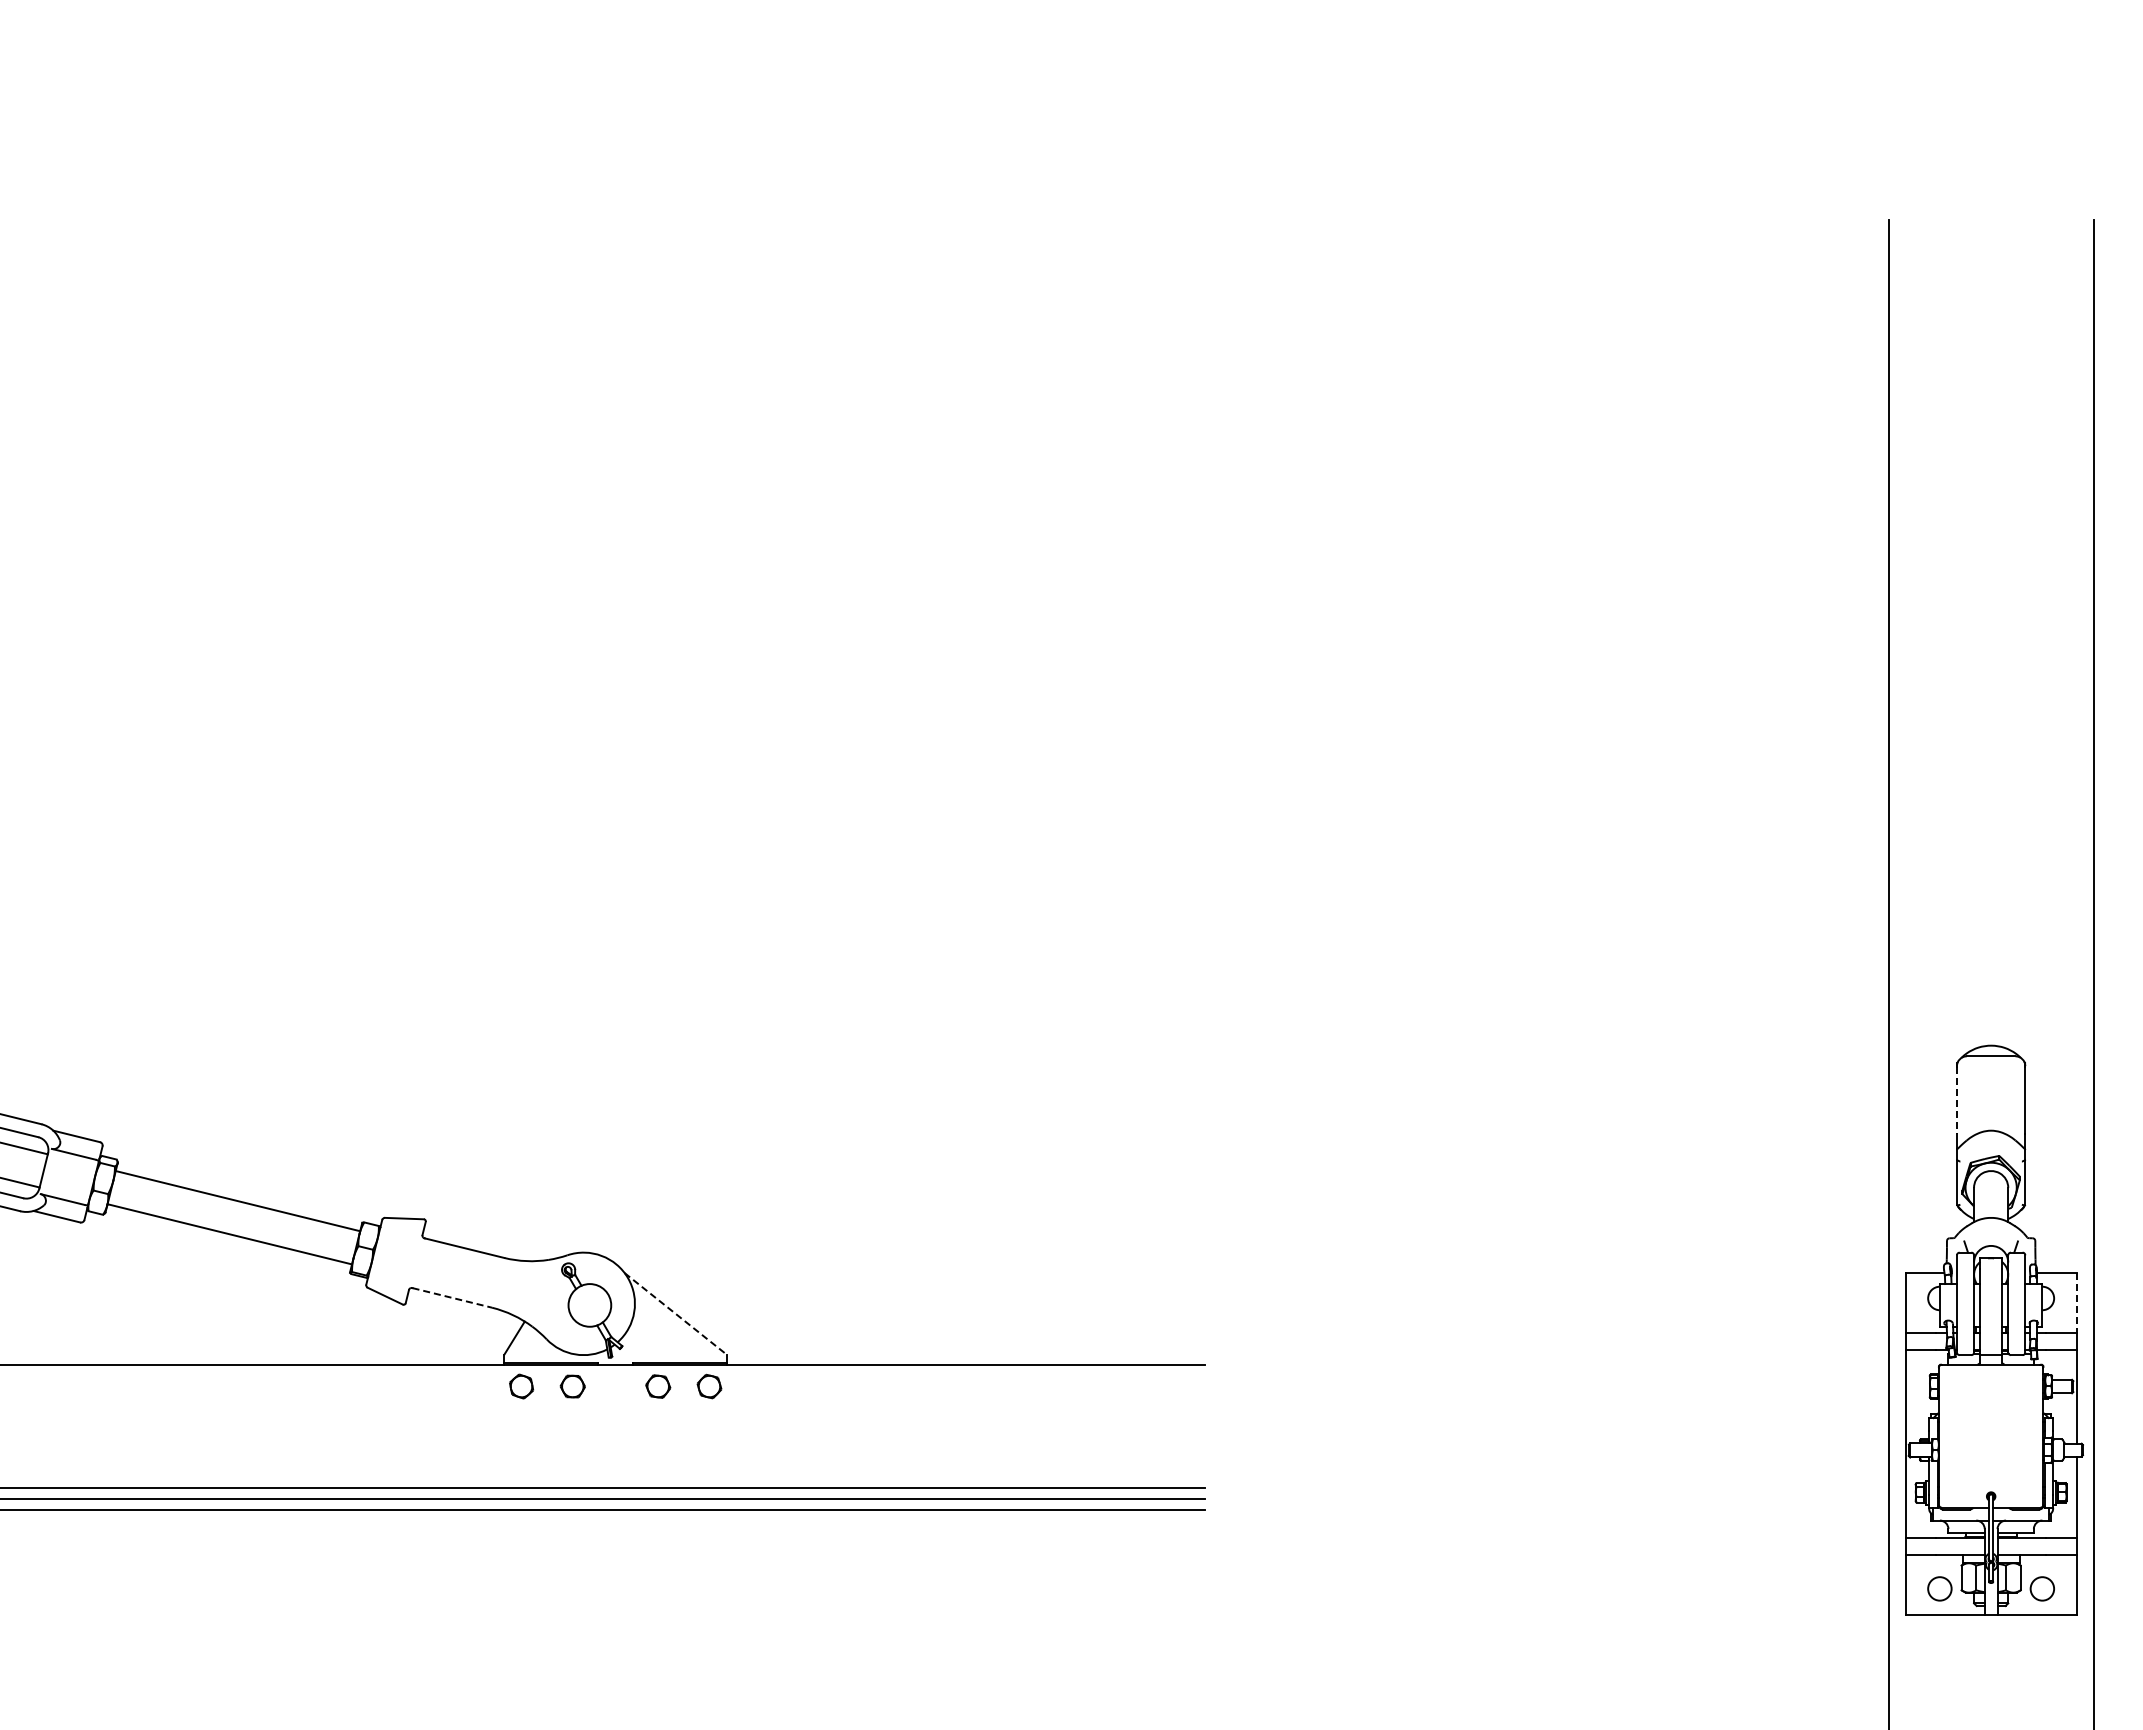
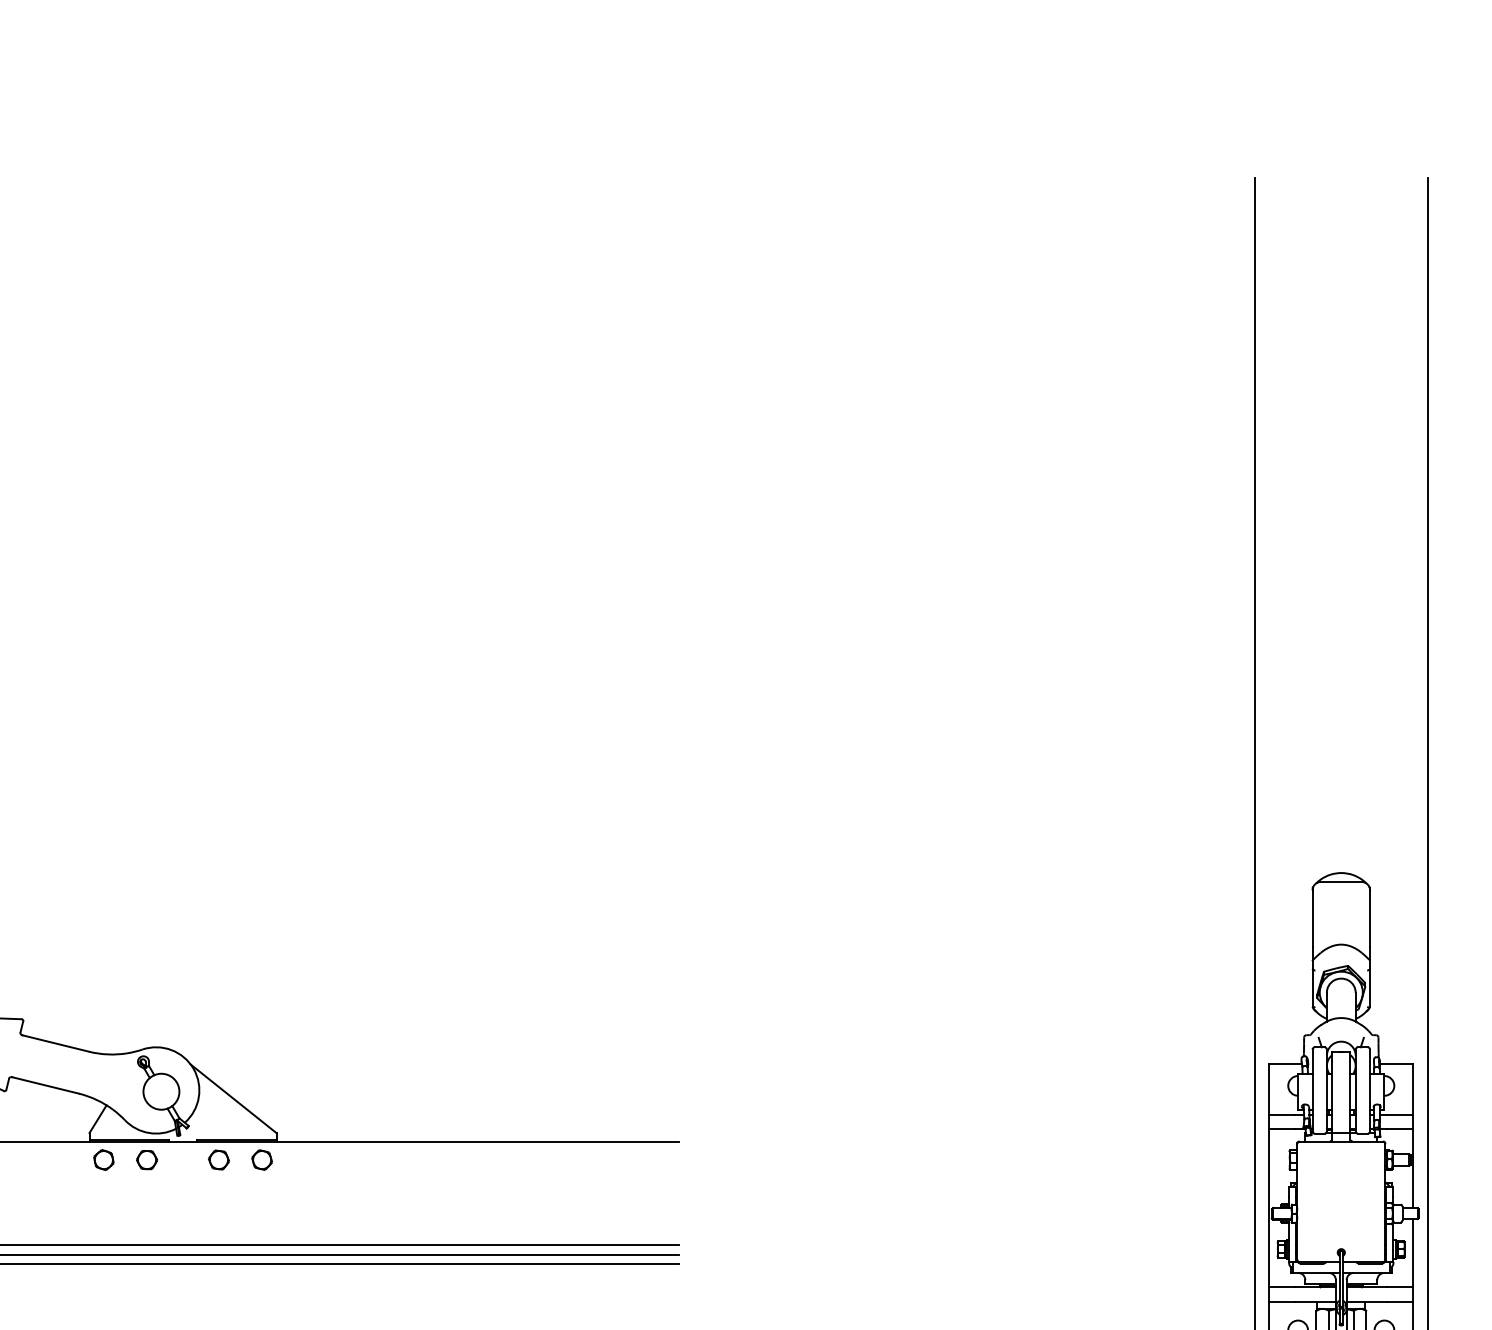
line: (1956, 1100) -> (1312, 919), dashed -> solid
line: (452, 1297) -> (45, 1085), dashed -> solid
line: (2076, 1302) -> (1413, 1089), dashed -> solid
line: (675, 1314) -> (233, 1099), dashed -> solid

